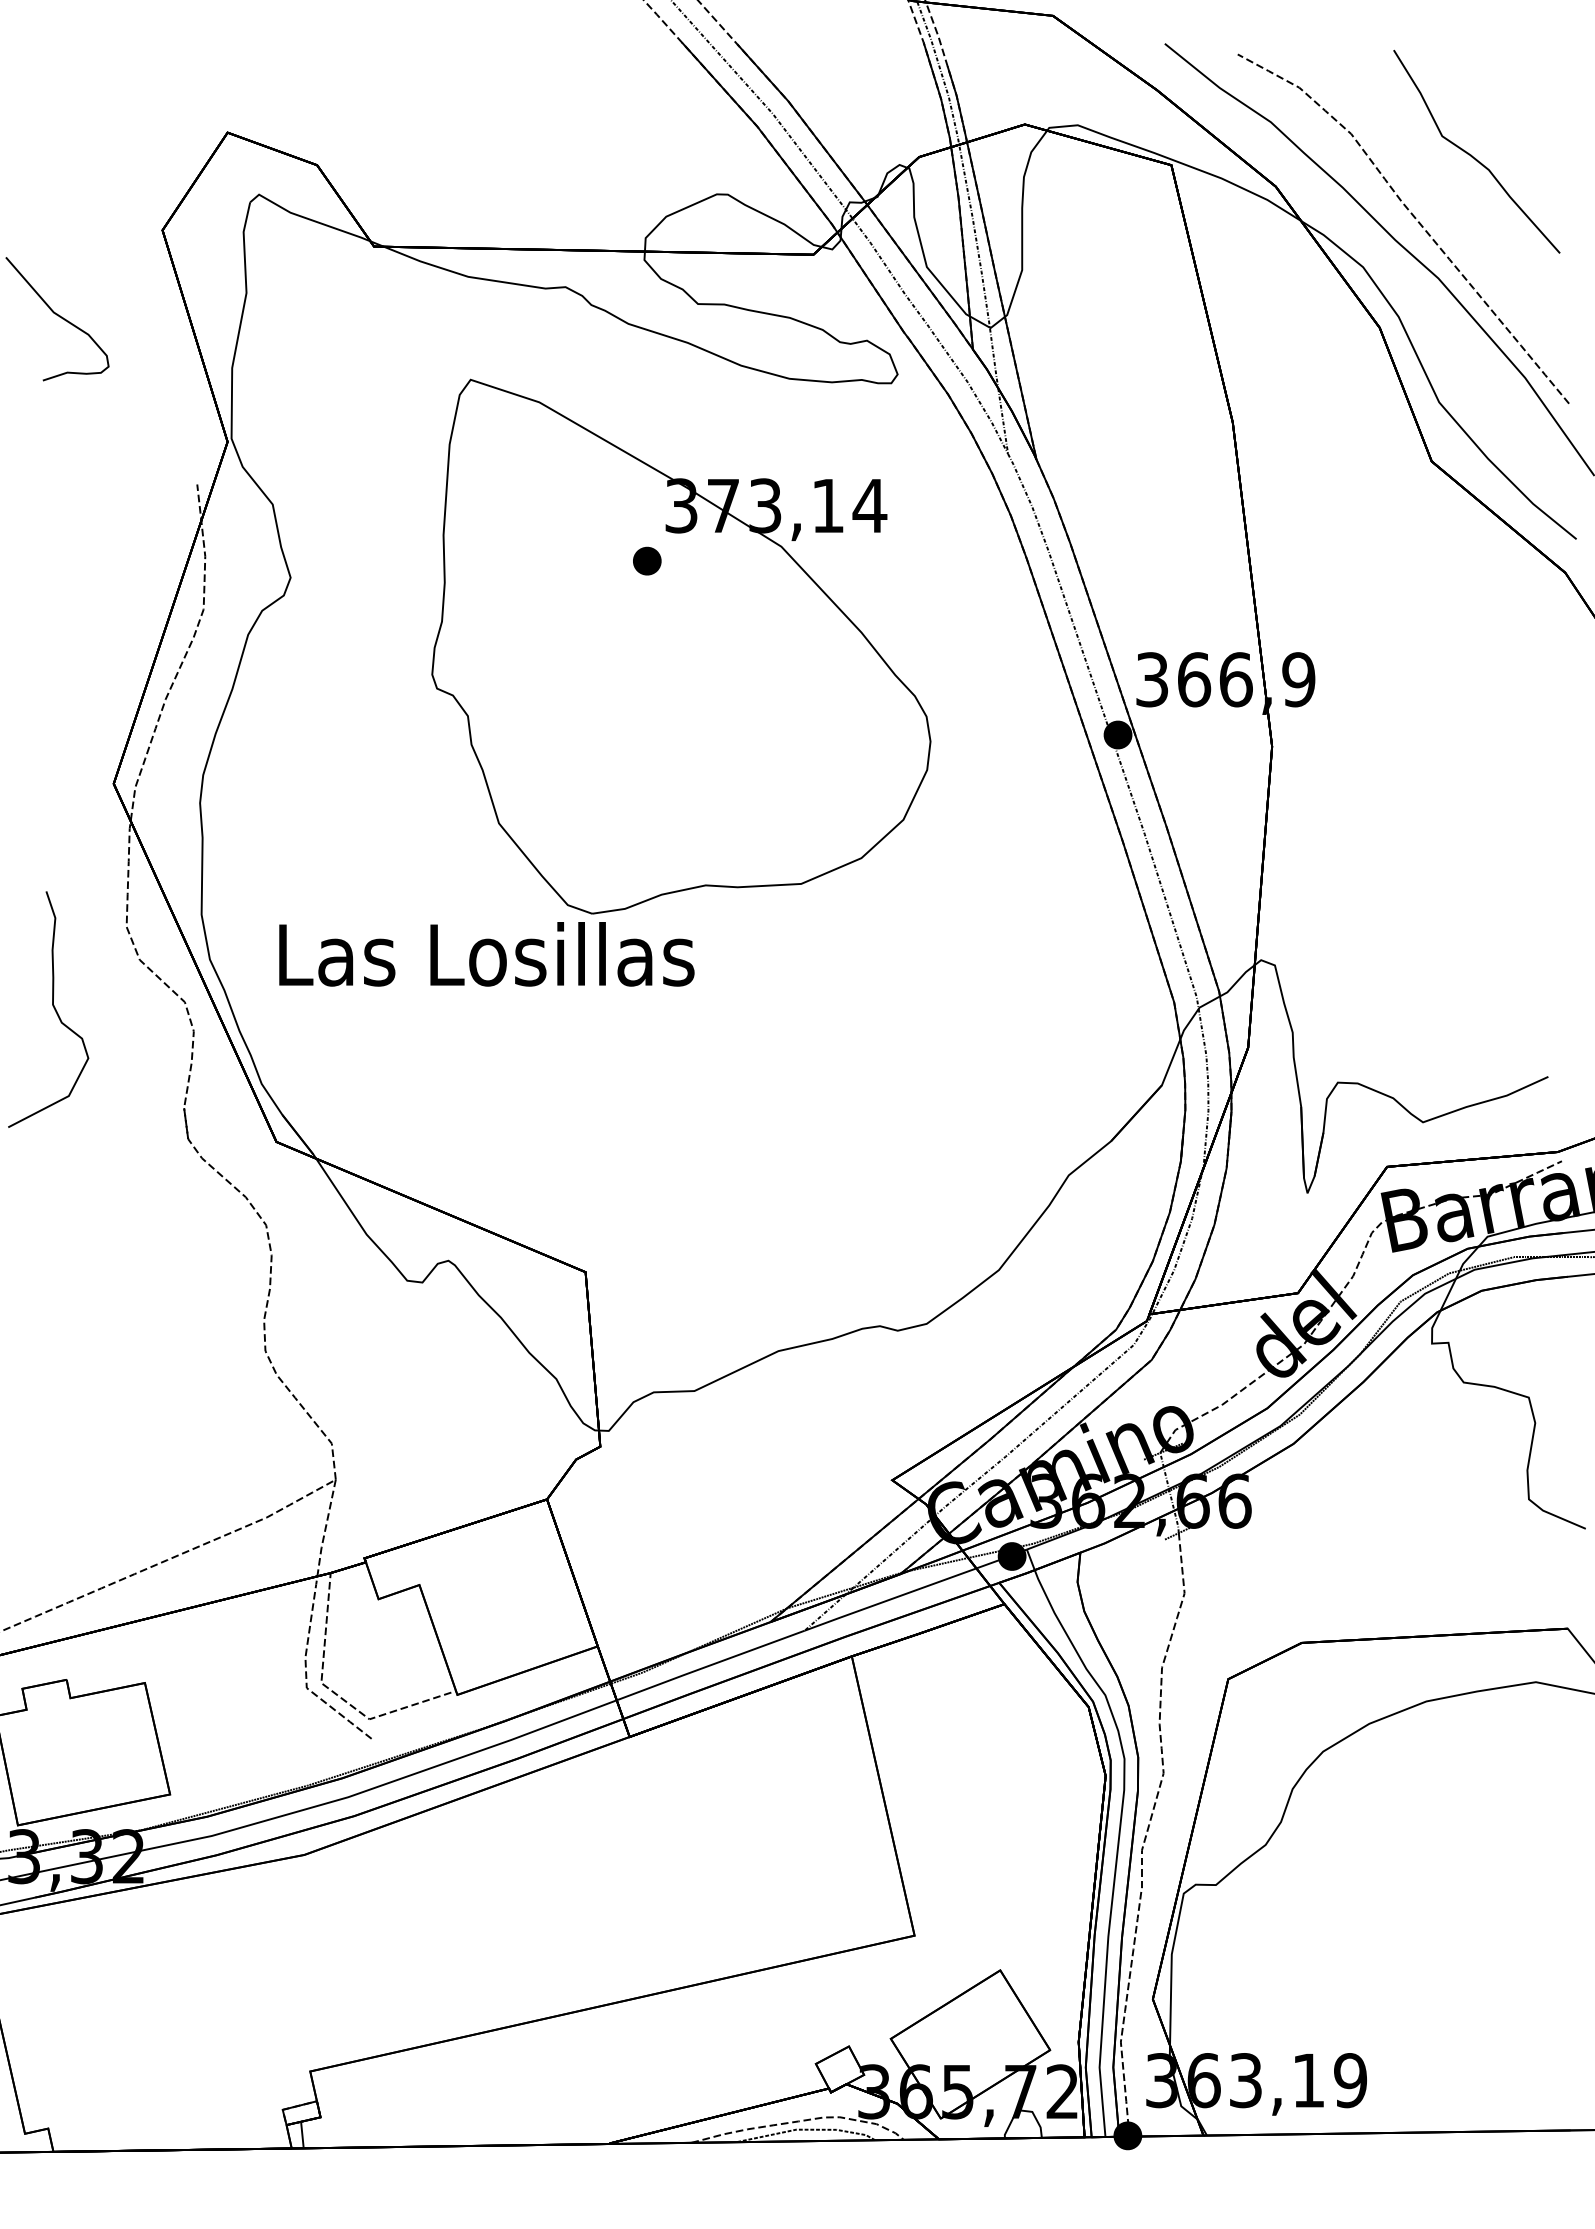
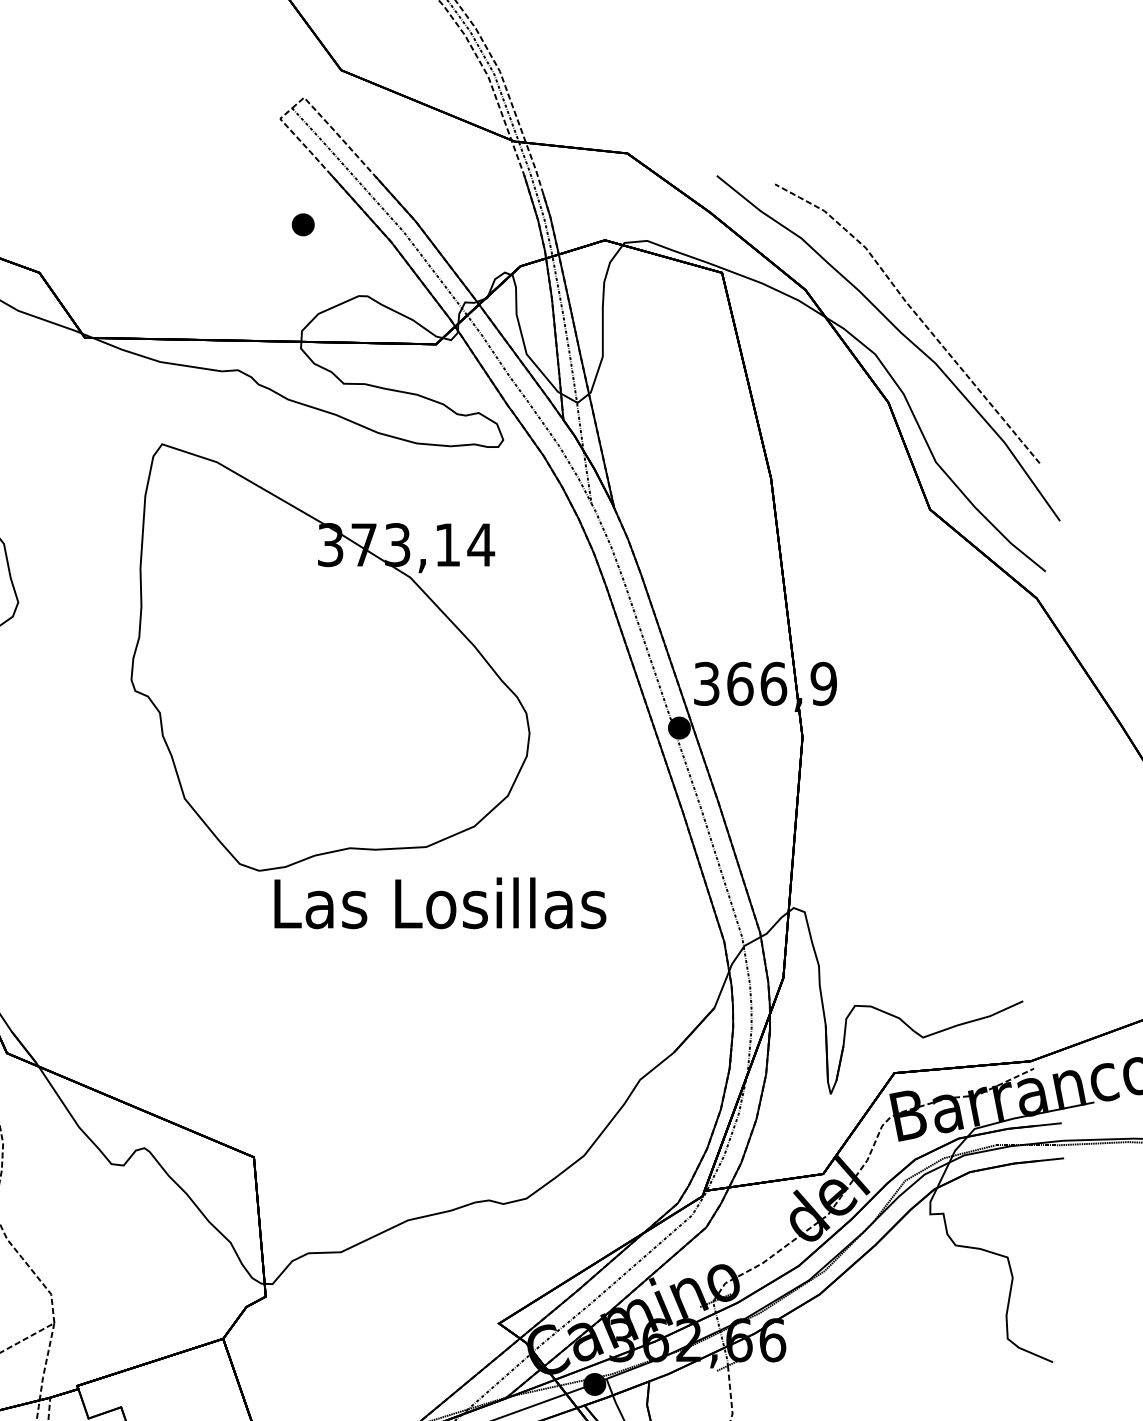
curve: (1472, 155) -> (962, 265), removed
part: (647, 560) -> (303, 224), moved
text: (486, 954) -> (440, 903), moved

